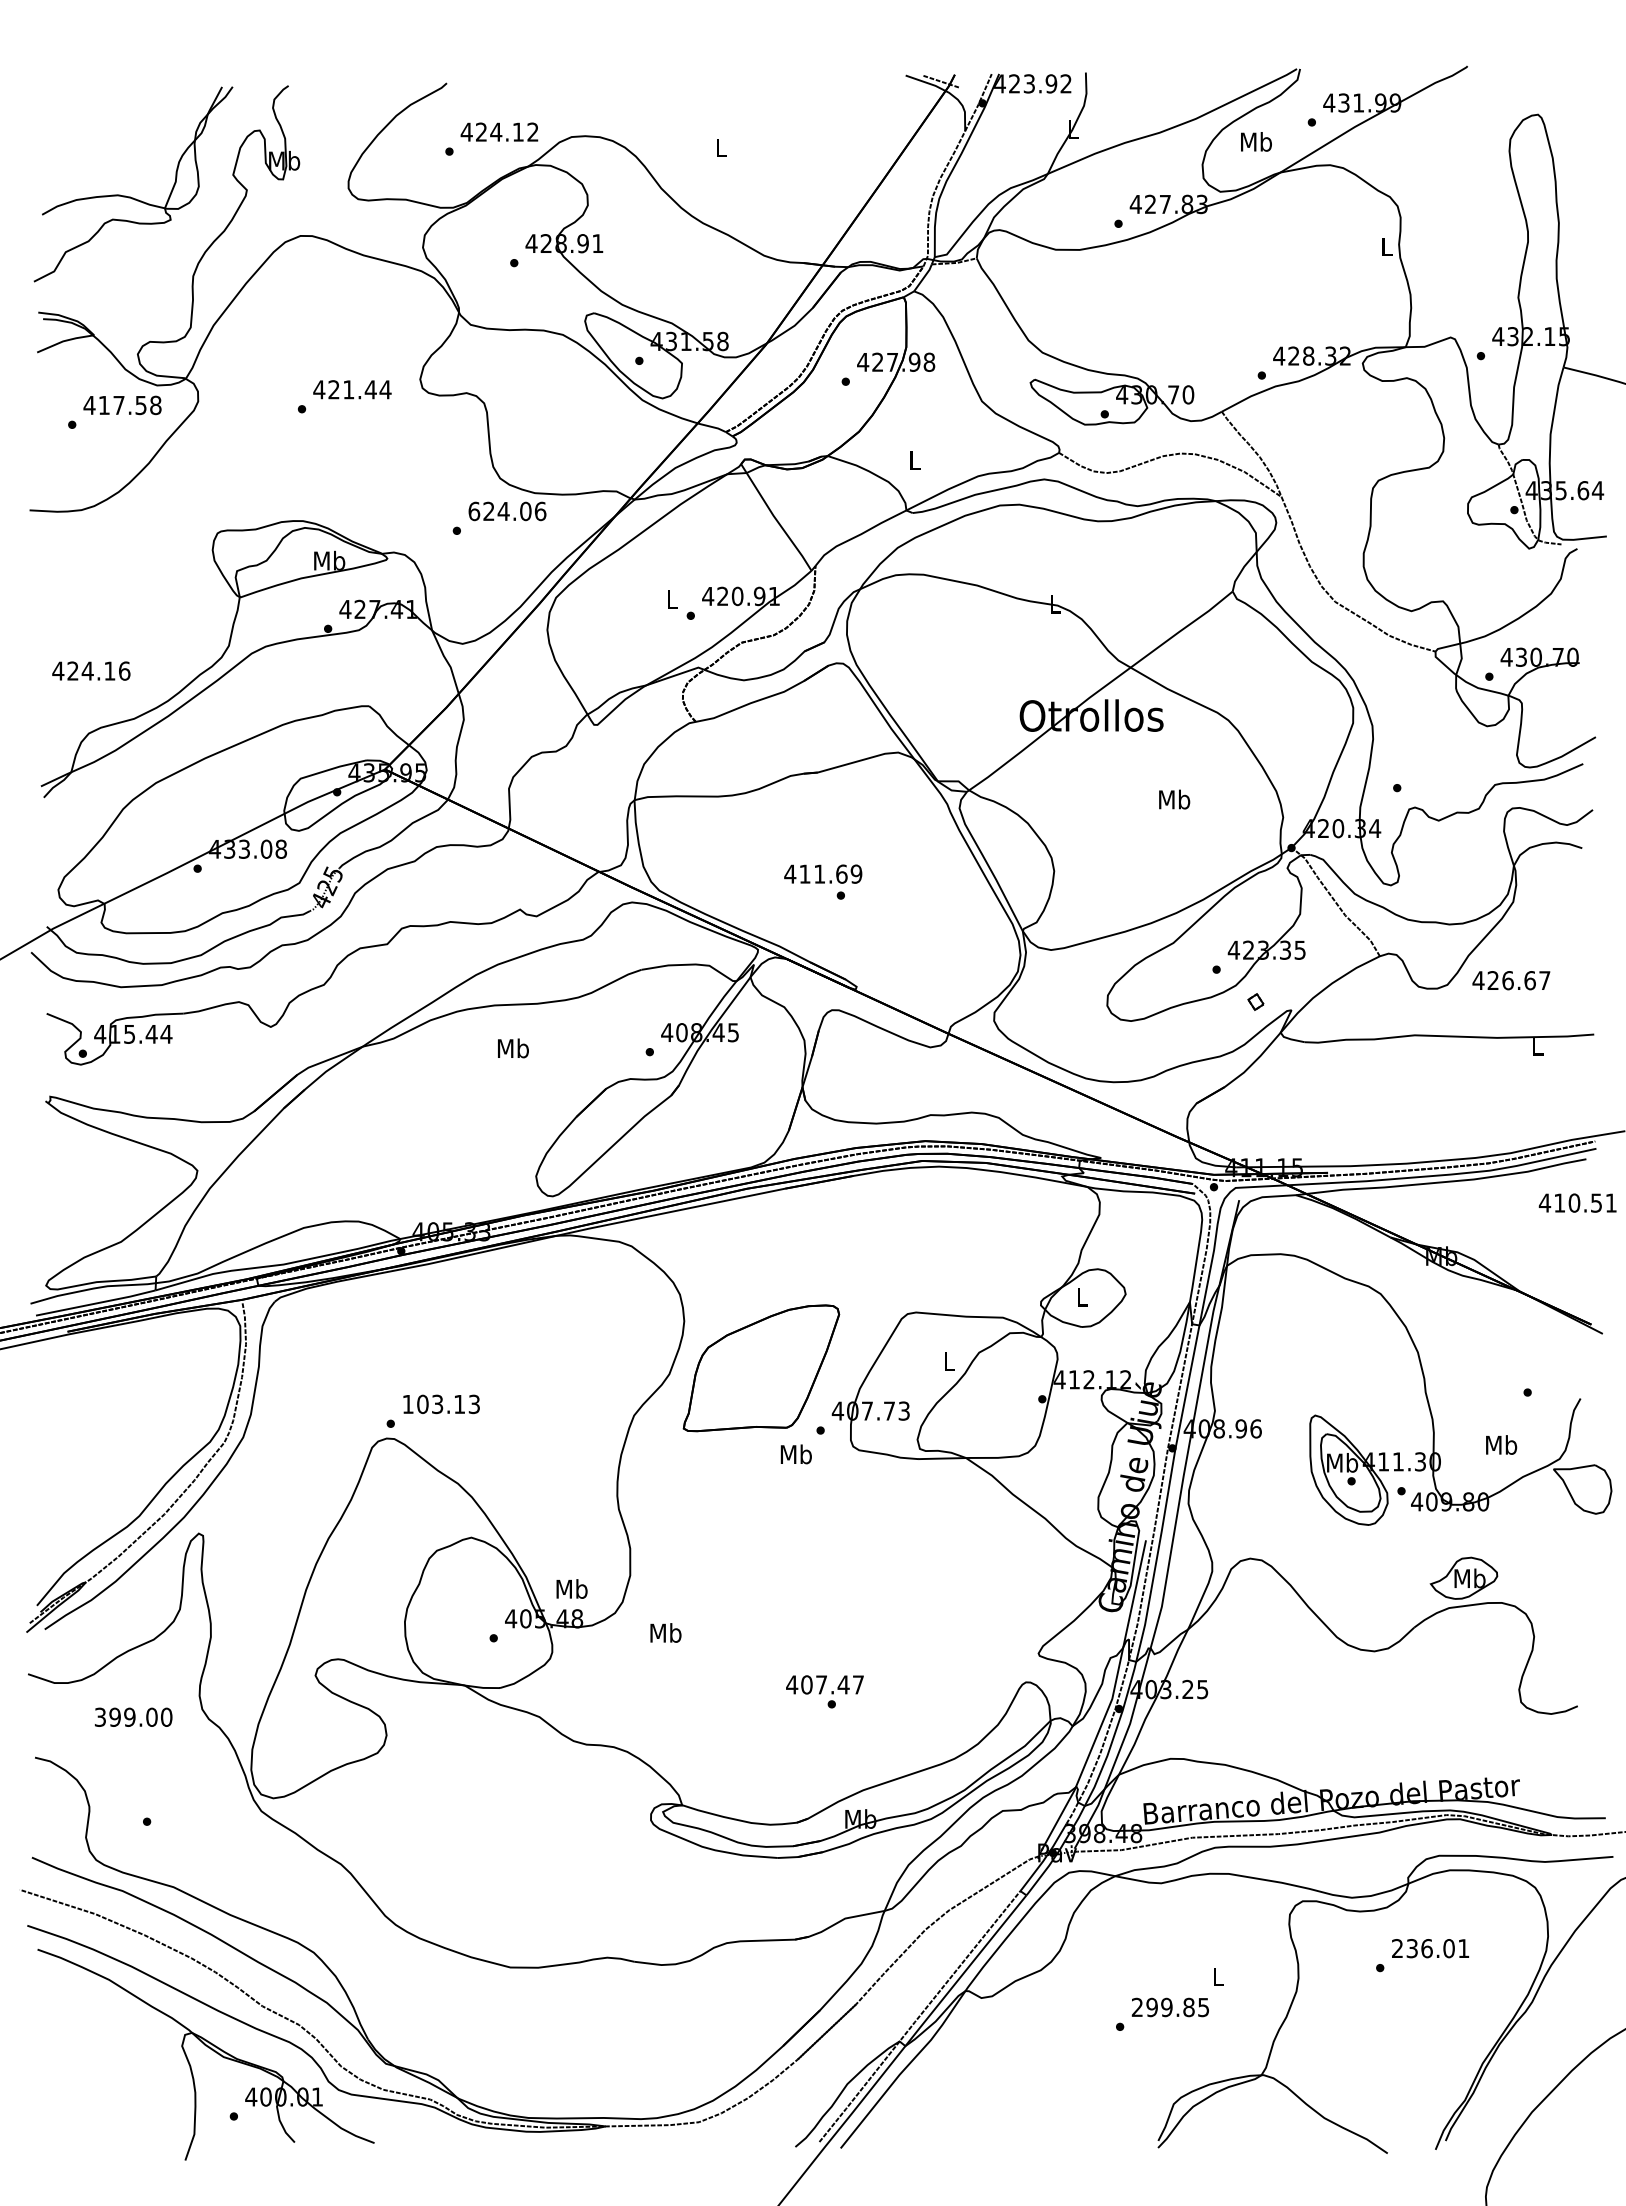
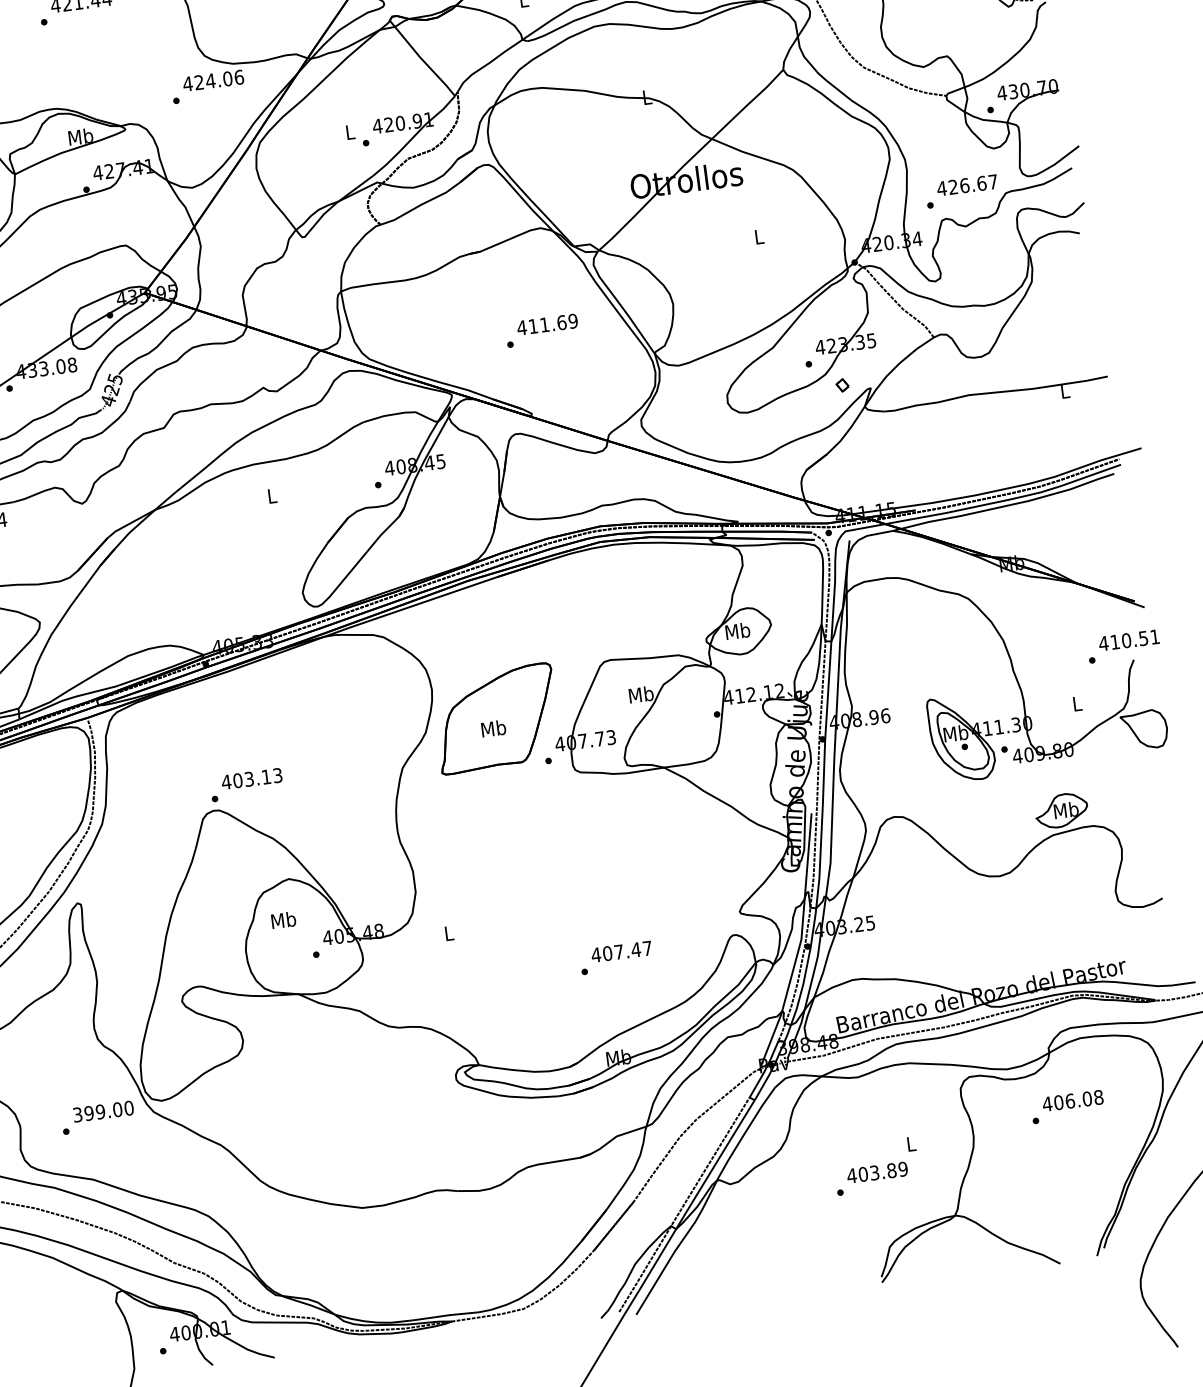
text: (474, 511) -> (188, 84), 624.06 -> 424.06
text: (1174, 799) -> (759, 236), Mb -> L
text: (823, 873) -> (547, 324), moved
text: (1511, 980) -> (967, 185), moved
text: (513, 1048) -> (272, 496), Mb -> L
text: (1577, 1202) -> (1128, 639), moved
text: (1082, 1296) -> (737, 630), L -> Mb
text: (948, 1361) -> (640, 694), L -> Mb
text: (408, 1404) -> (226, 782), 103.13 -> 403.13
text: (1501, 1444) -> (1077, 703), Mb -> L
text: (795, 1454) -> (493, 728), moved
text: (571, 1588) -> (283, 919), moved
text: (665, 1632) -> (448, 932), Mb -> L
text: (824, 1684) -> (621, 951), moved
text: (133, 1716) -> (103, 1110), moved
text: (1430, 1948) -> (1072, 1100), 236.01 -> 406.08
text: (1170, 2007) -> (877, 1172), 299.85 -> 403.89

